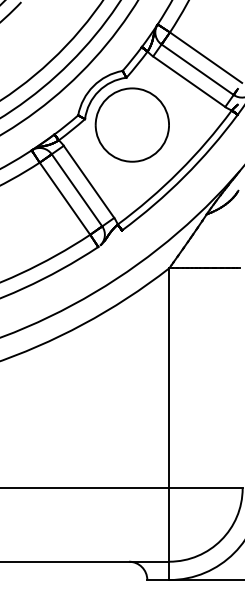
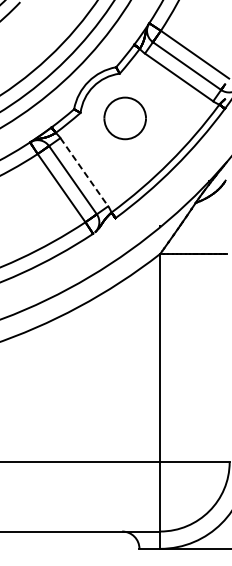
part: (131, 124) -> (124, 117), size x0.6
line: (89, 182) -> (84, 172), solid -> dashed

